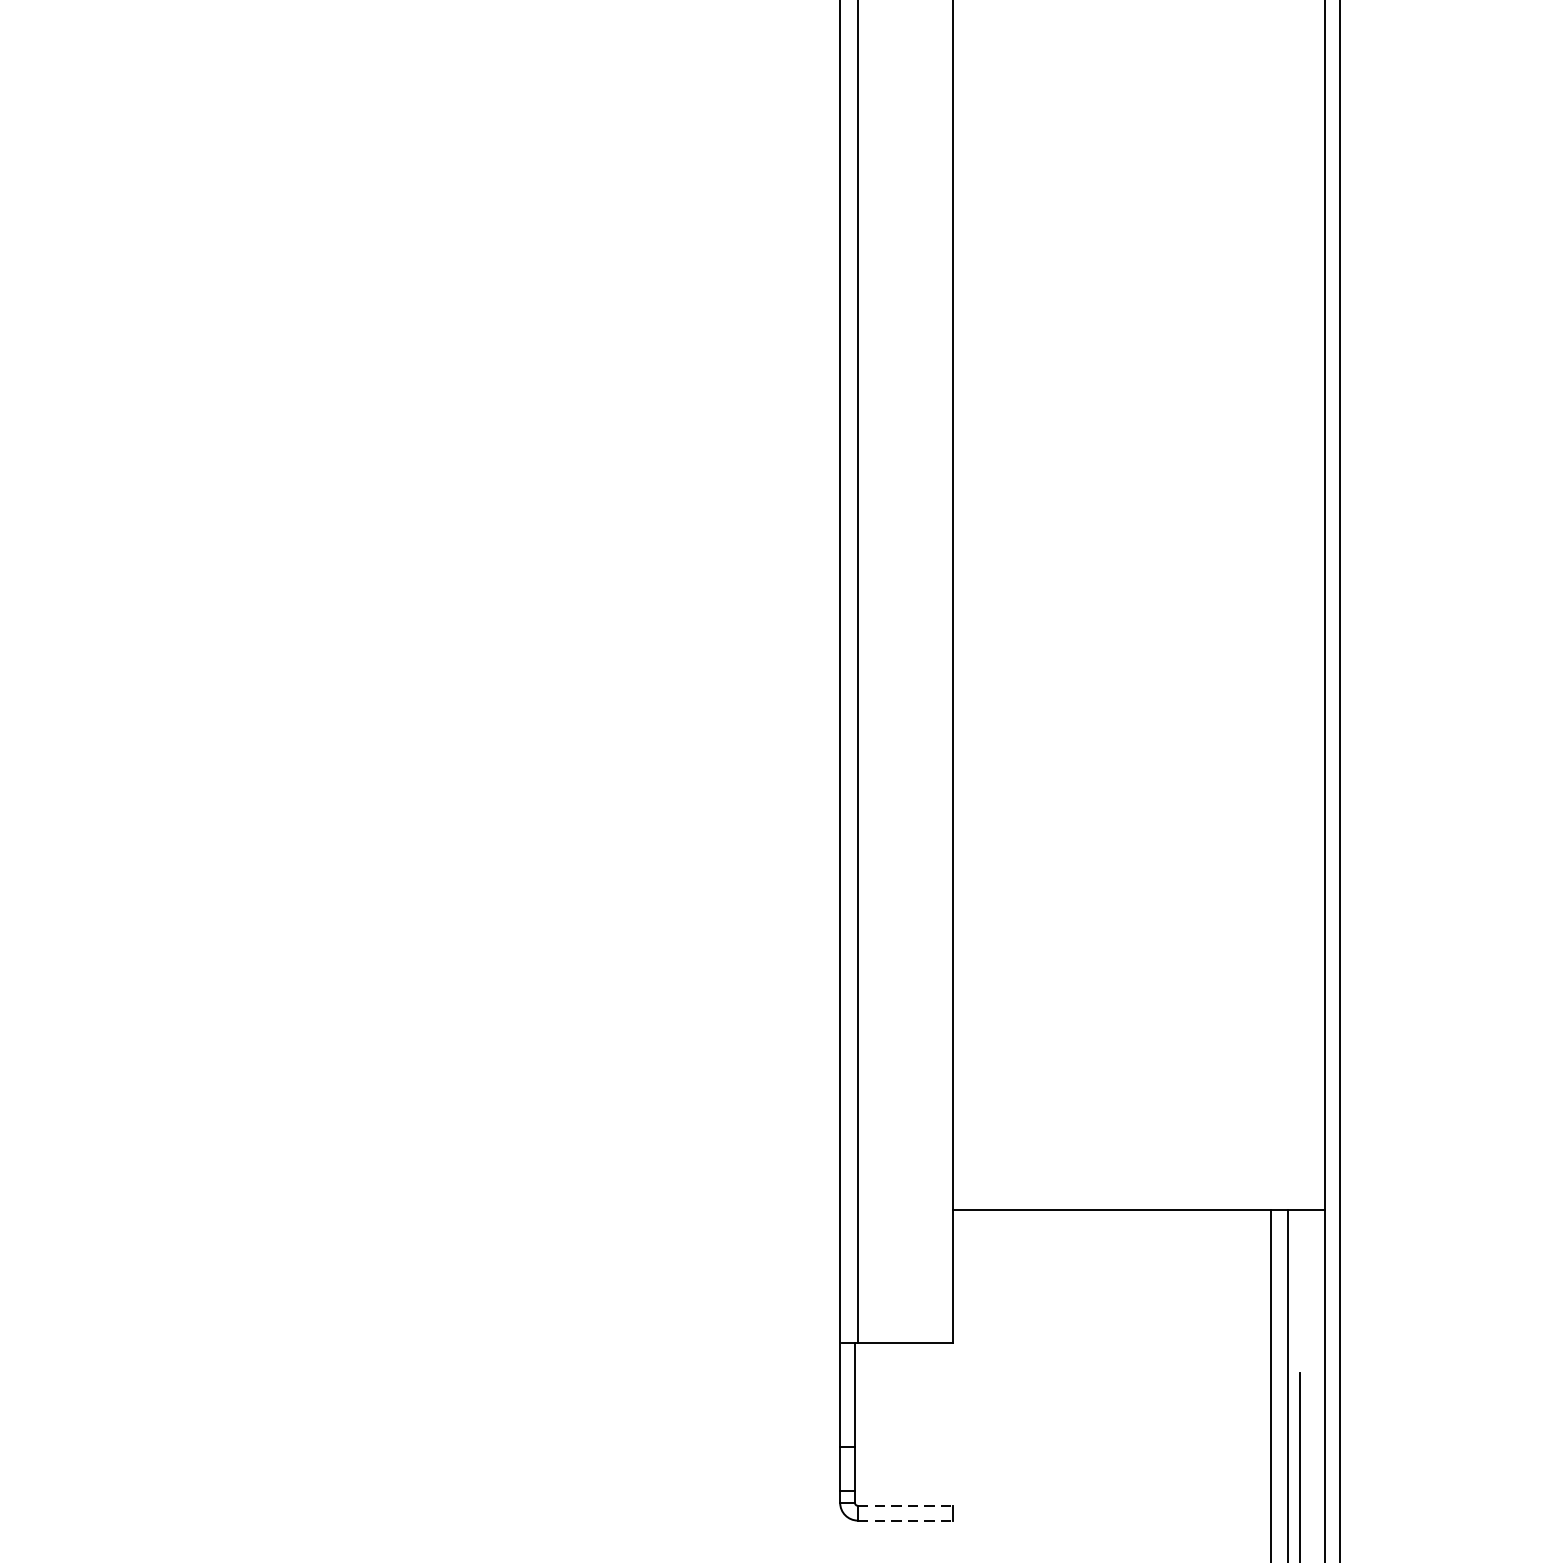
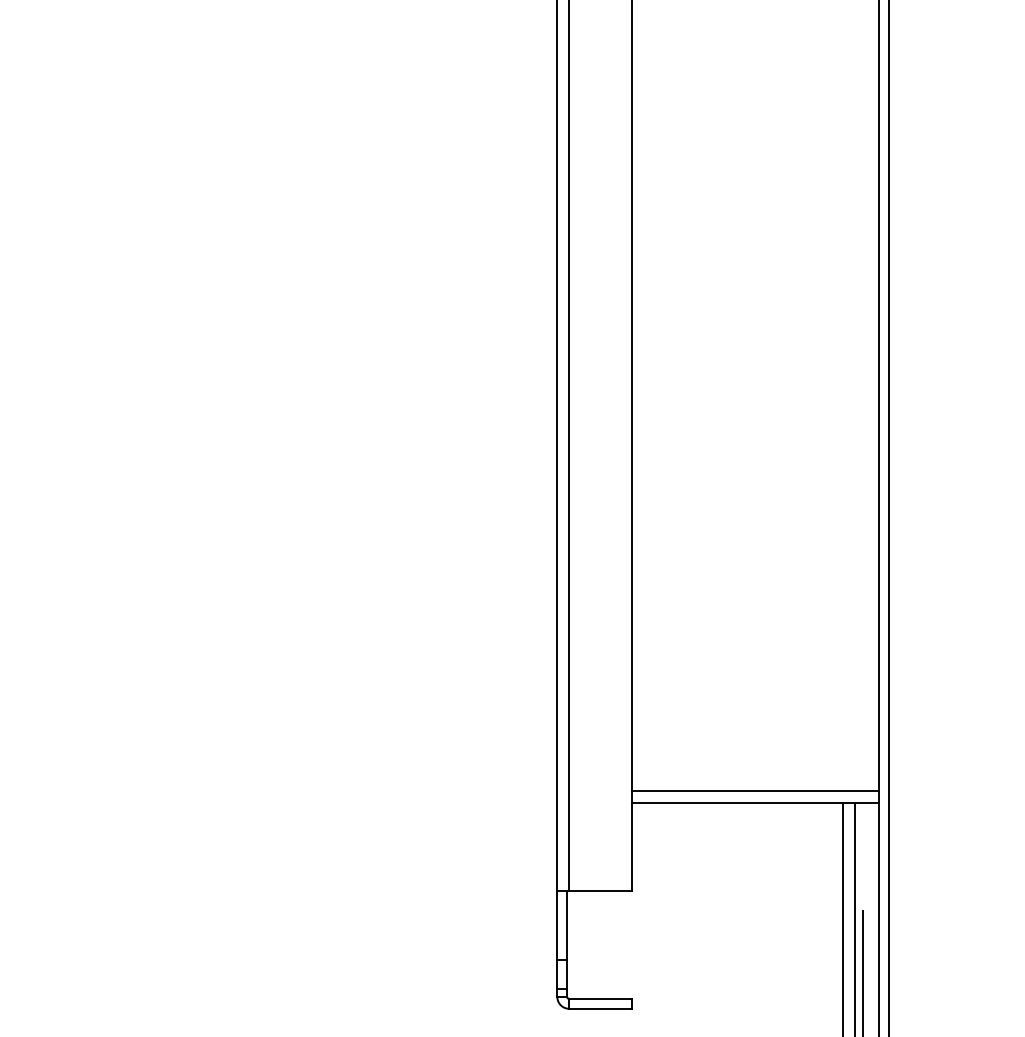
line: (1138, 1191) -> (755, 790), added
line: (906, 1505) -> (601, 998), dashed -> solid
line: (906, 1520) -> (601, 1008), dashed -> solid

